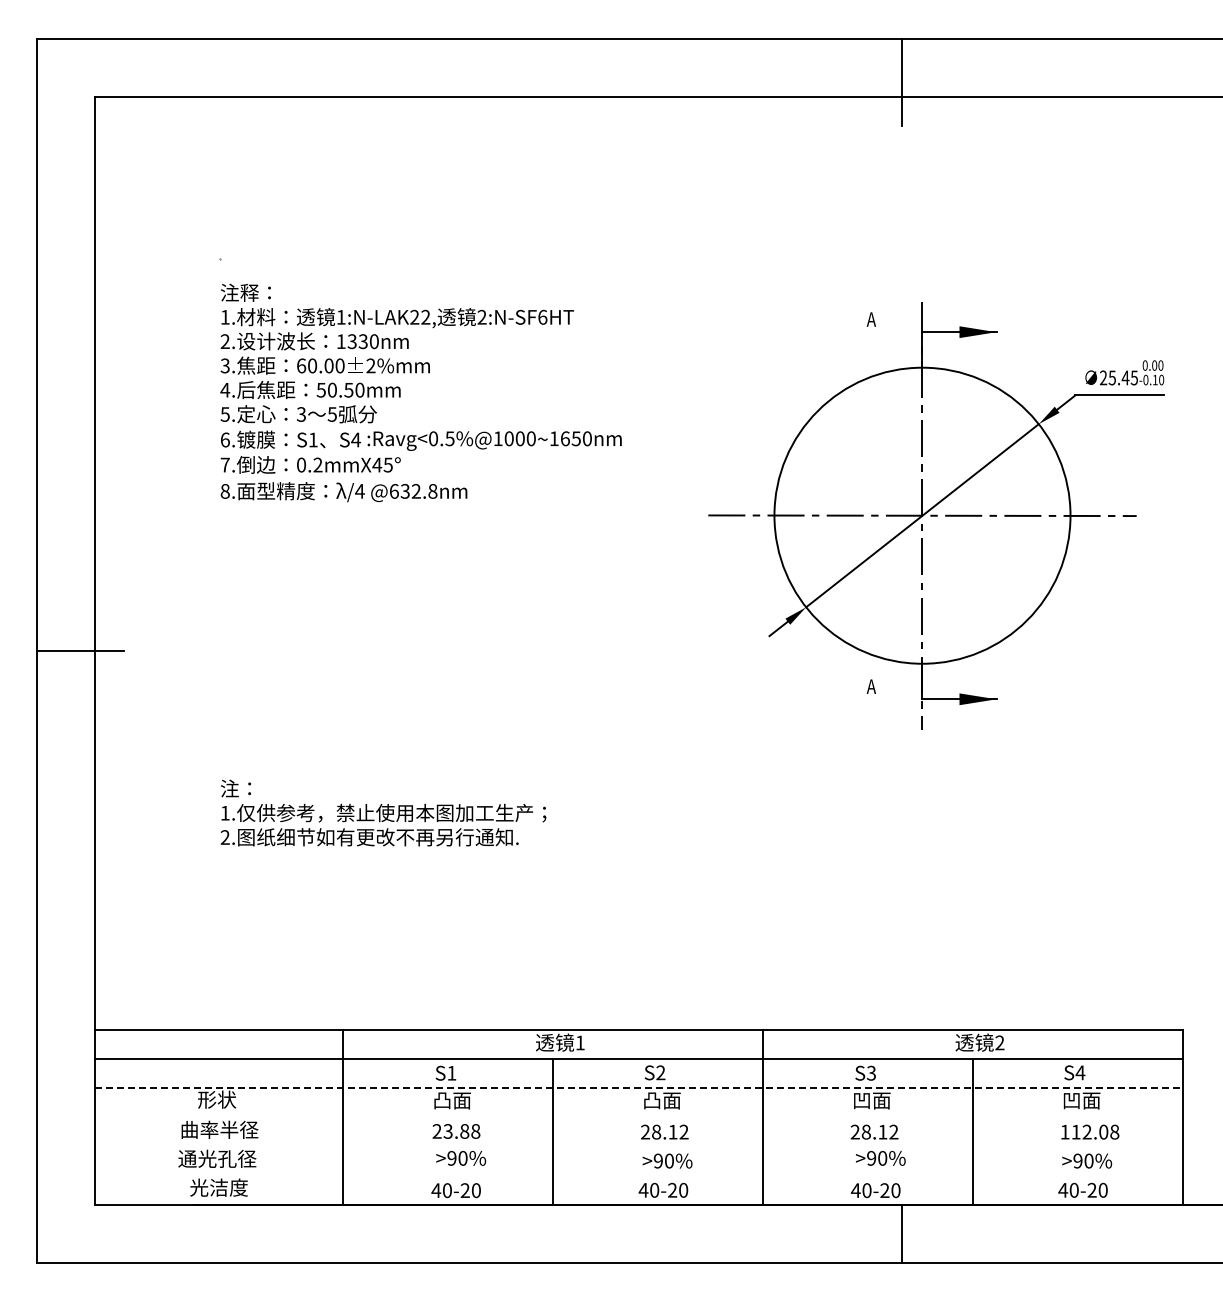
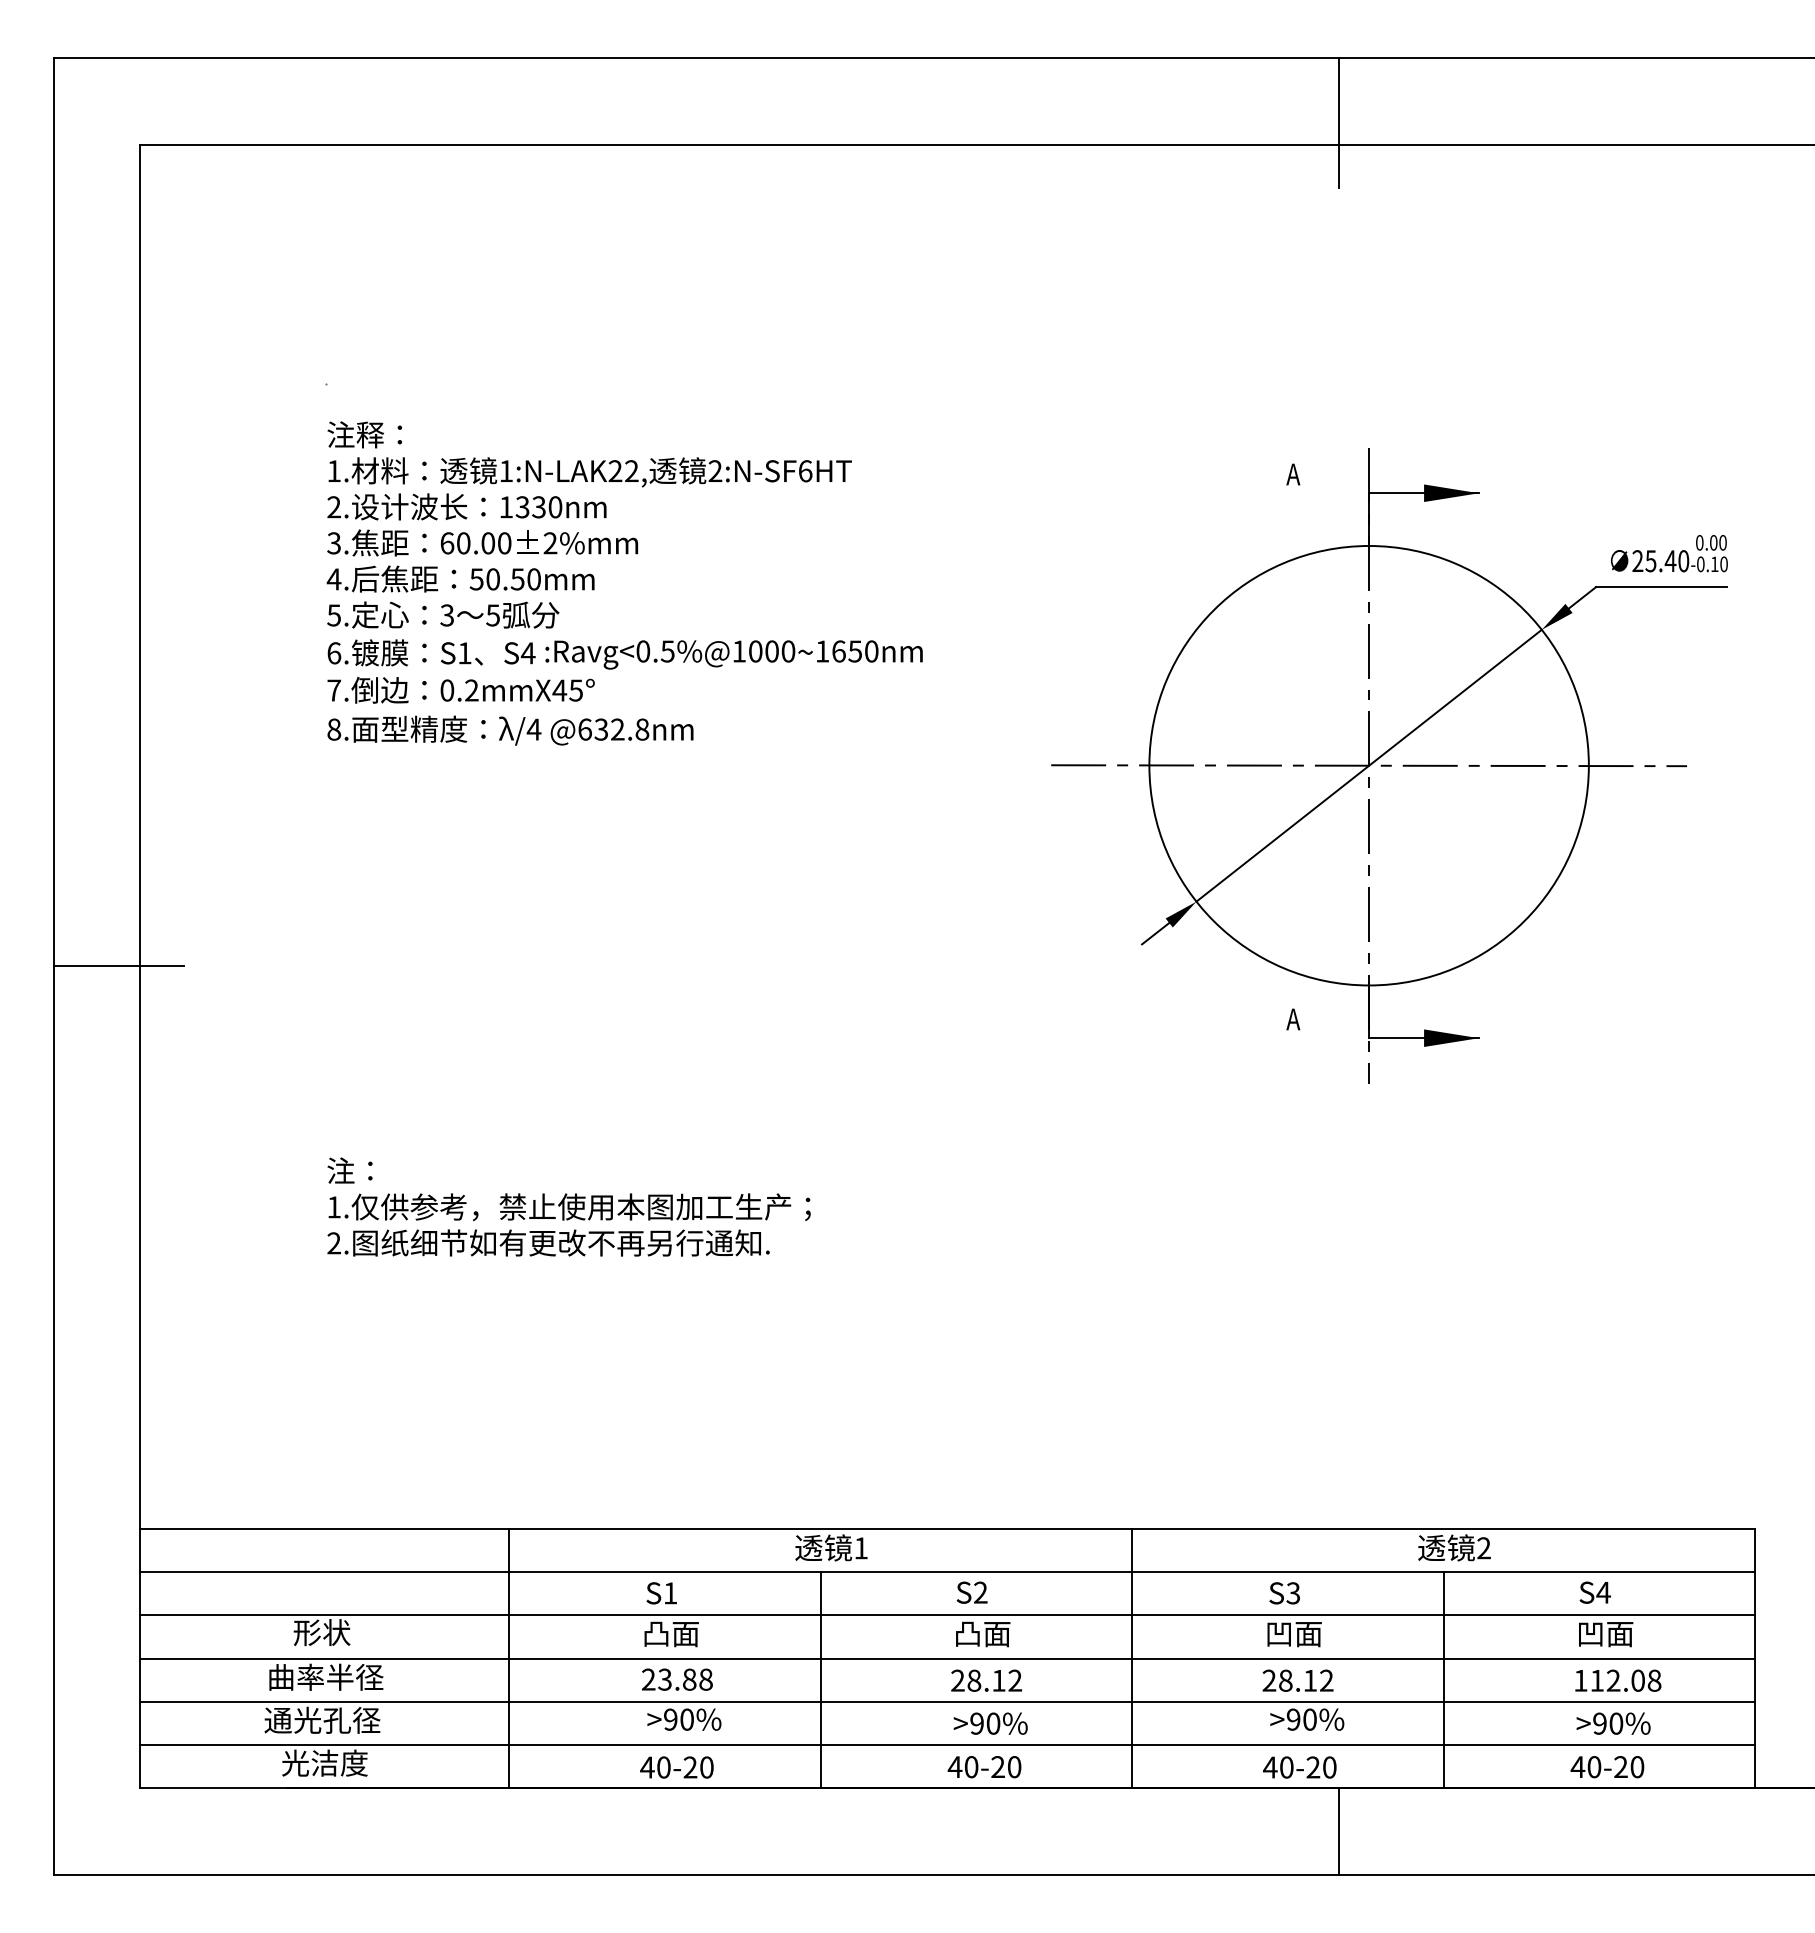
text: (1134, 377) -> (1683, 560), 25.45 -> 25.40
line: (638, 1088) -> (947, 1615), dashed -> solid
line: (638, 1117) -> (947, 1658), added
line: (638, 1146) -> (947, 1702), added
line: (638, 1175) -> (947, 1745), added

